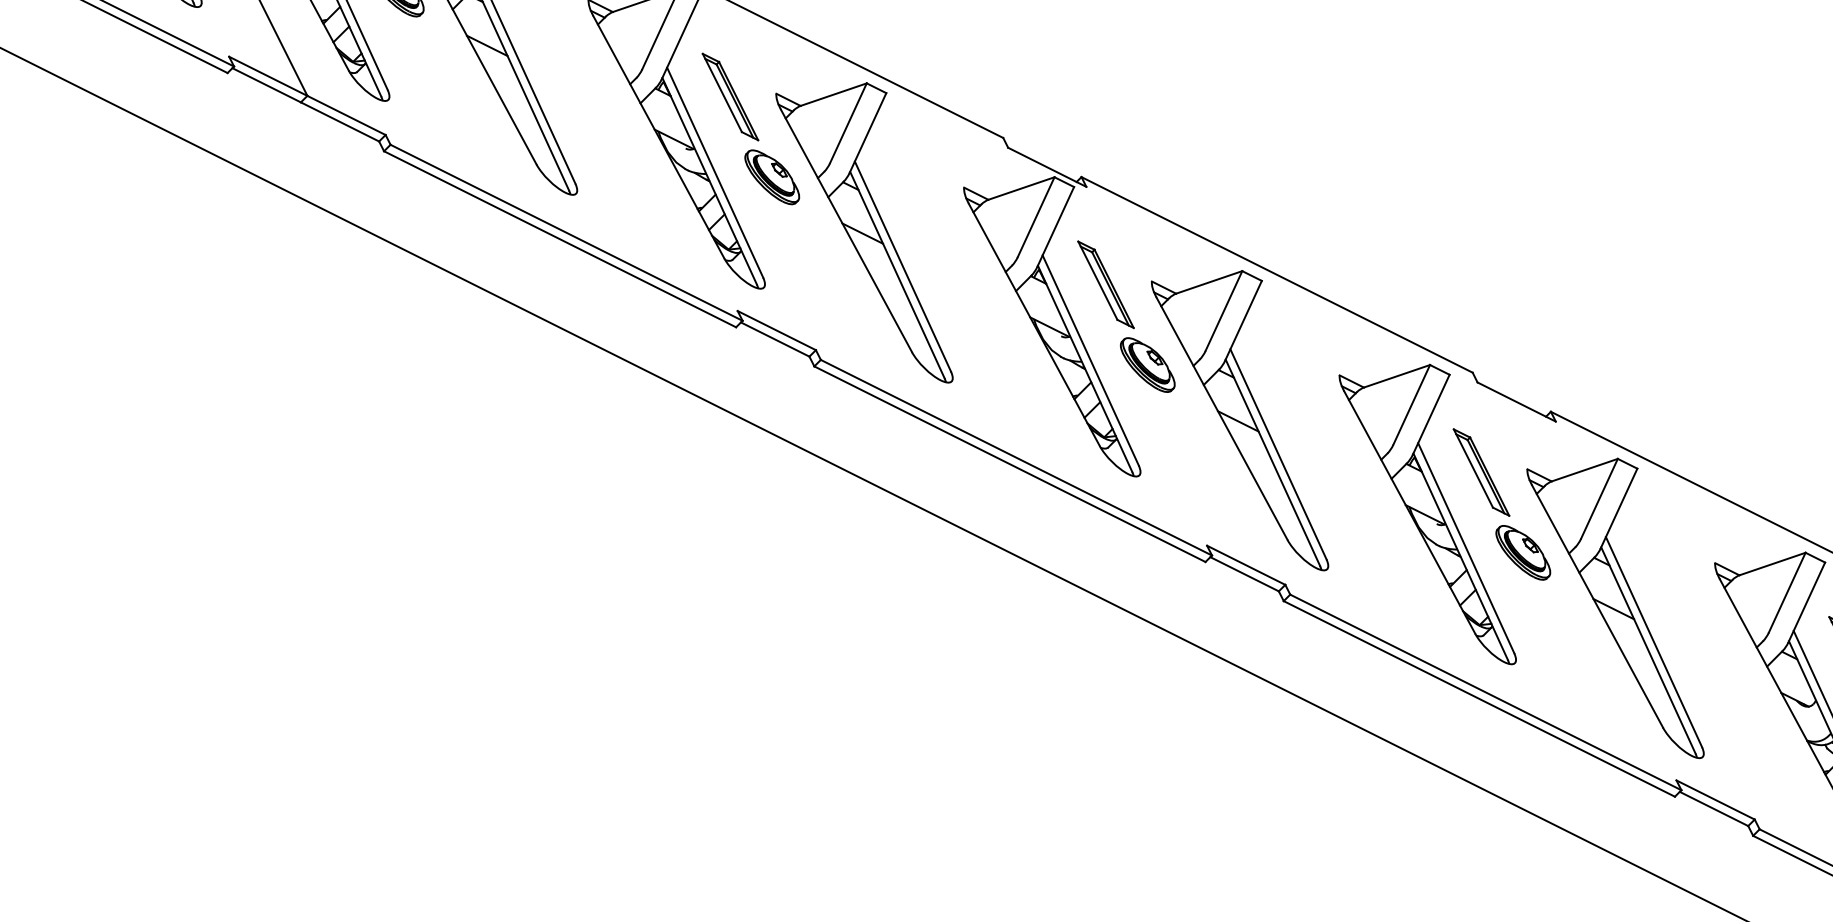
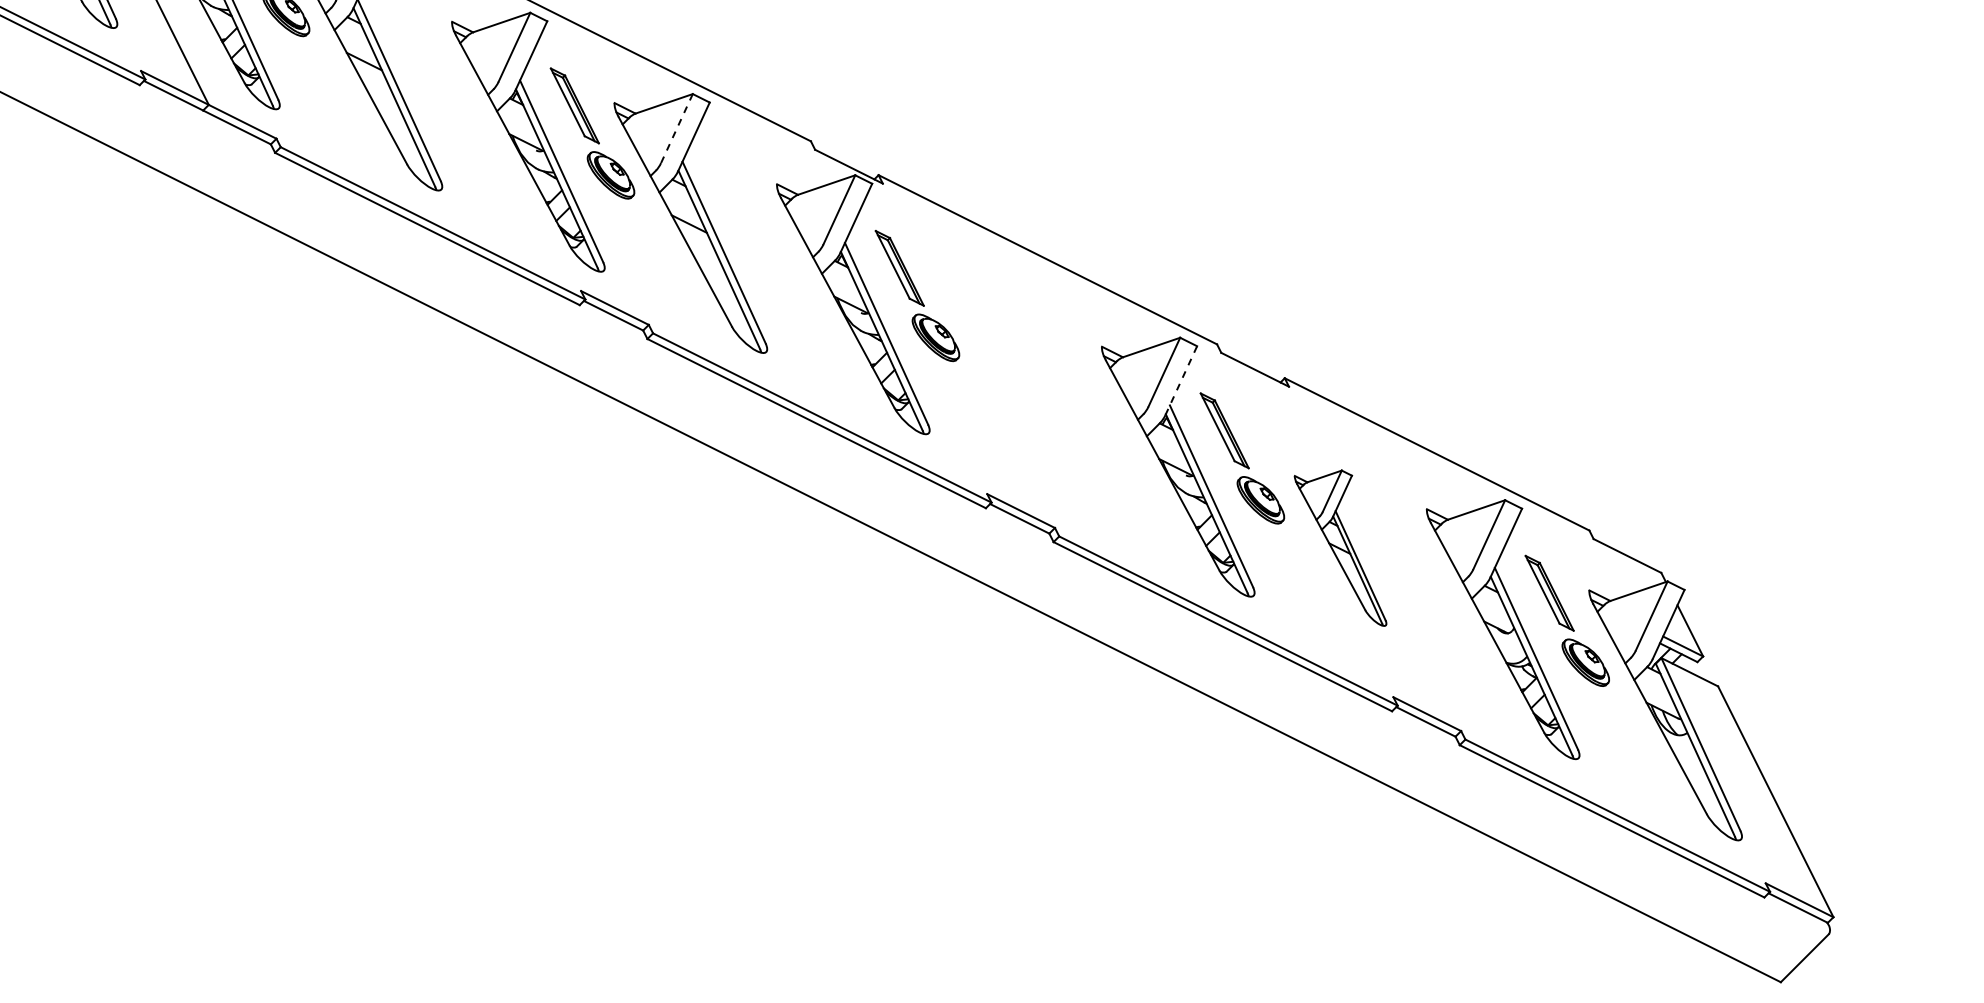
line: (847, 123) -> (676, 128), solid -> dashed
line: (1431, 414) -> (1181, 380), solid -> dashed
part: (1239, 420) -> (1015, 385), removed
part: (1615, 607) -> (1340, 547), size x0.6

